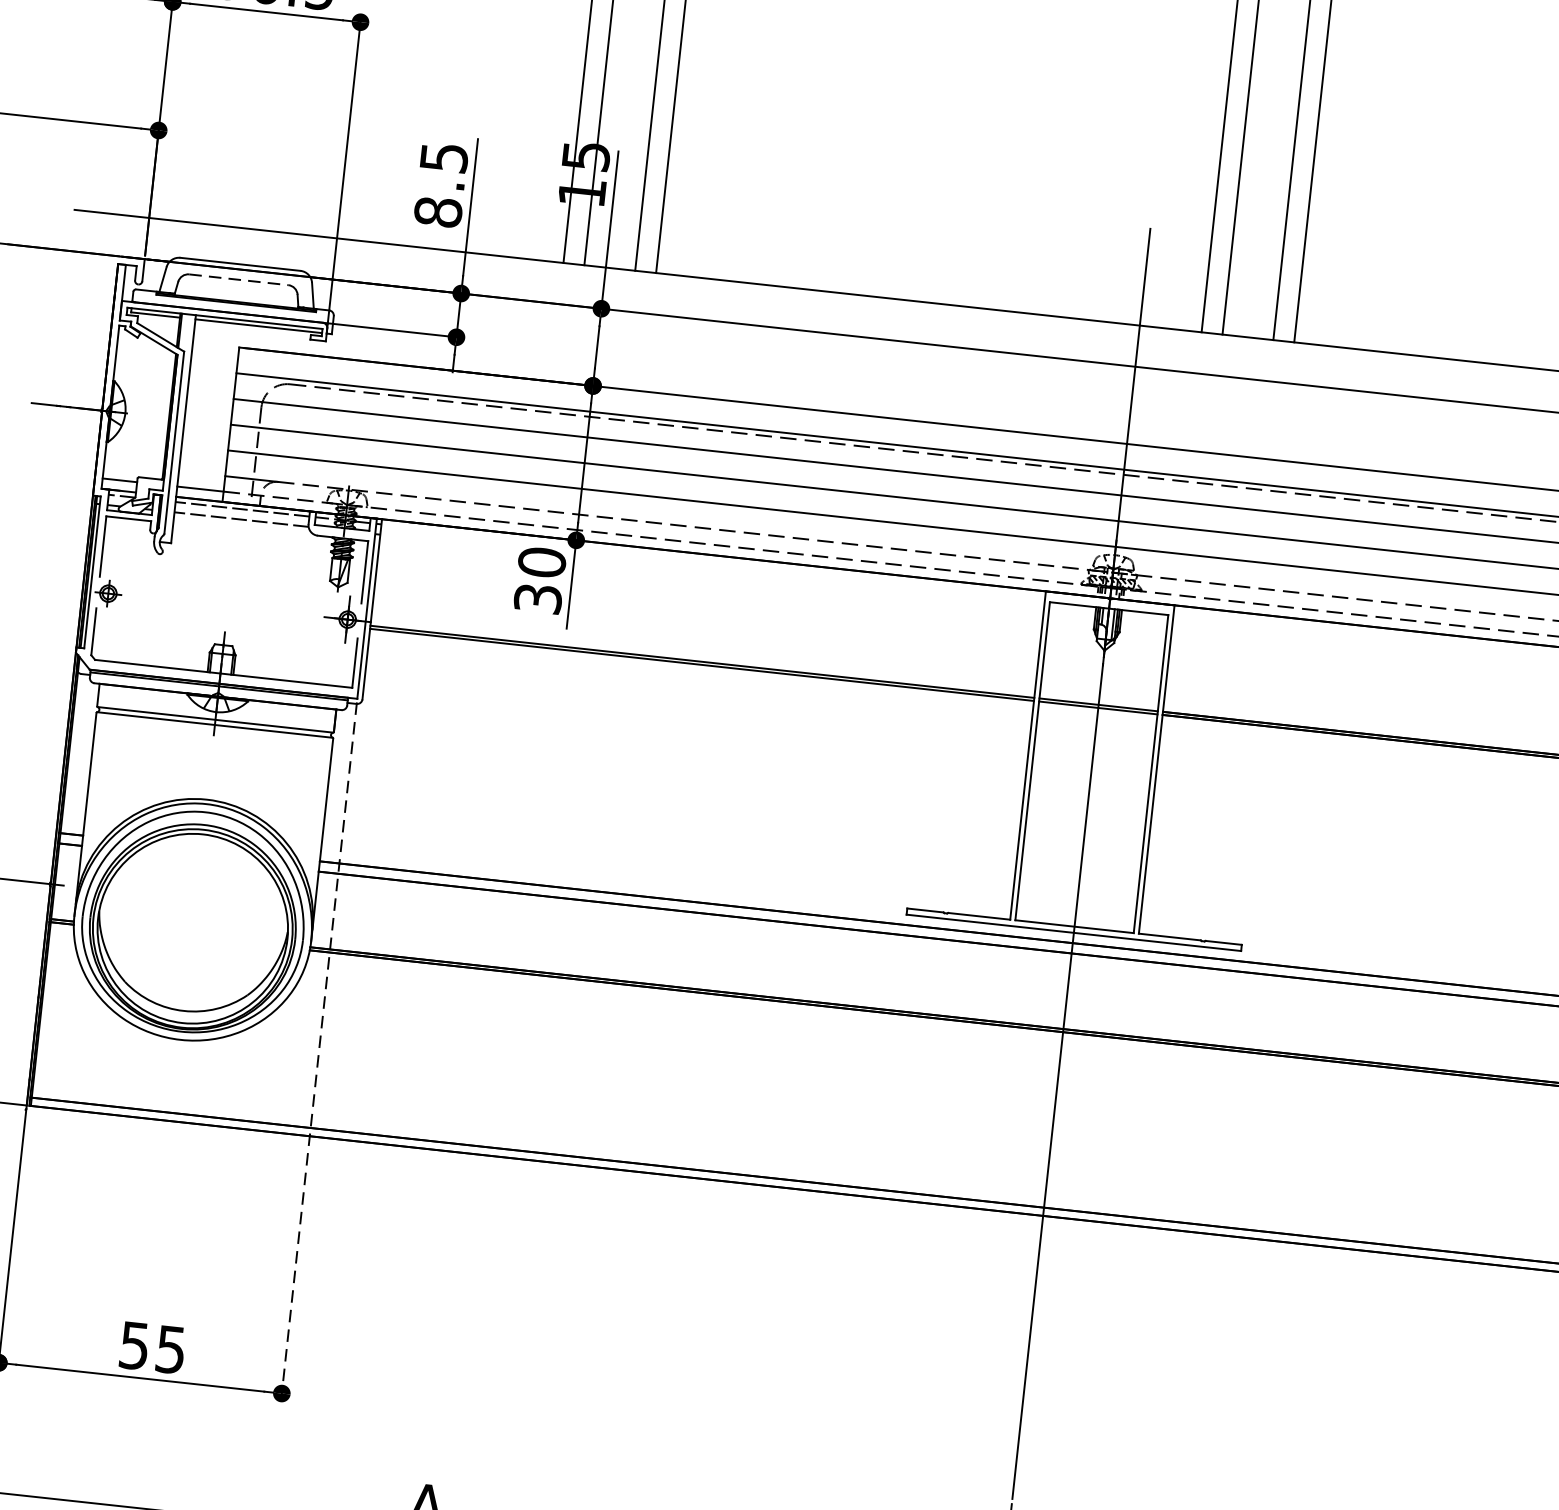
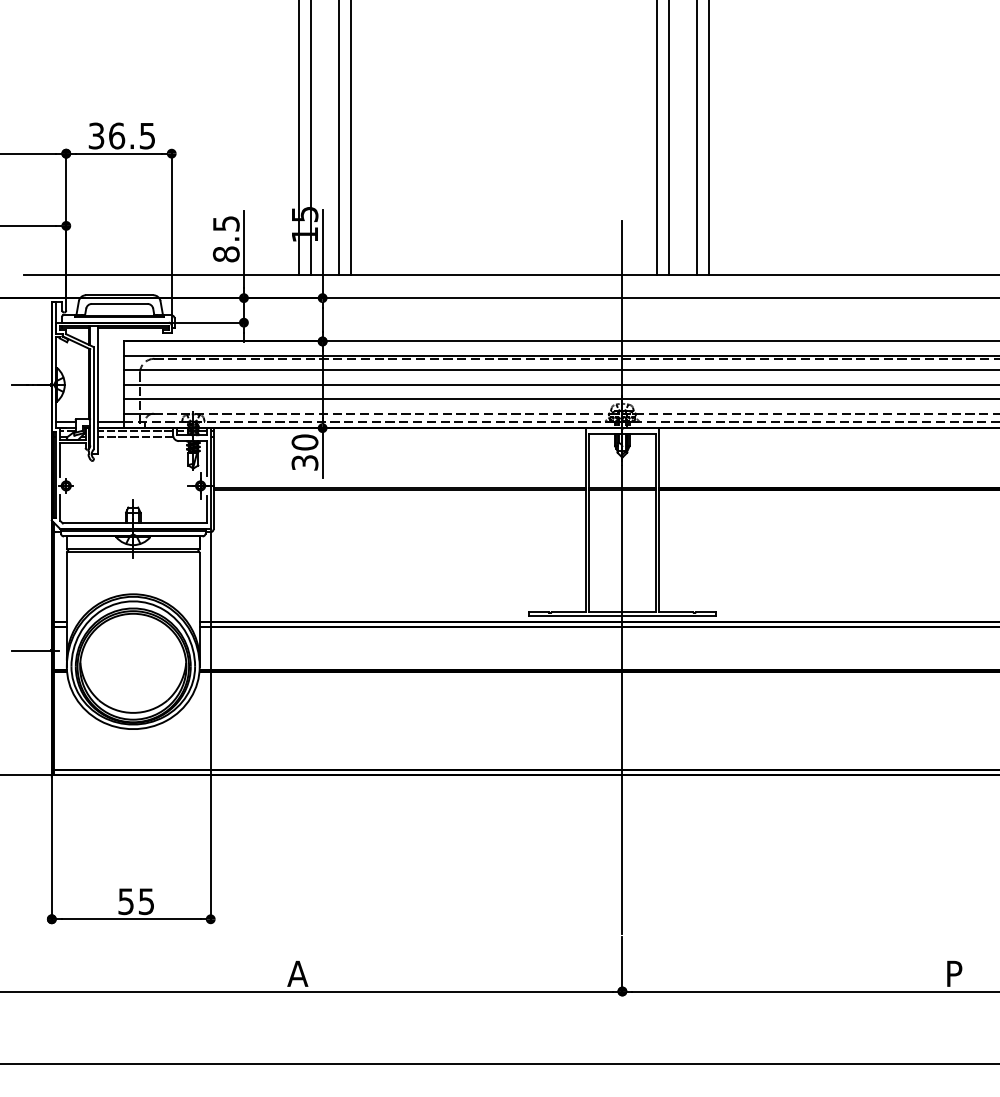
line: (238, 279) -> (119, 303), dashed -> solid
line: (318, 1051) -> (210, 727), dashed -> solid

